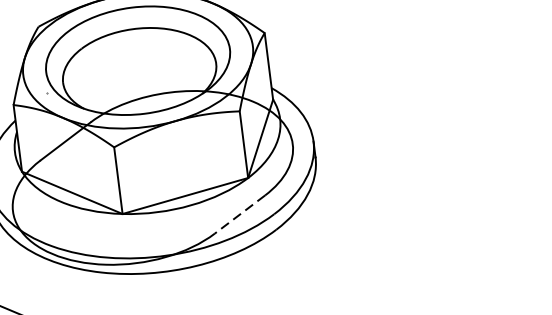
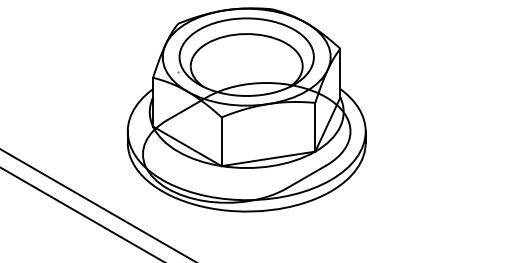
line: (240, 214) -> (306, 177), dashed -> solid

